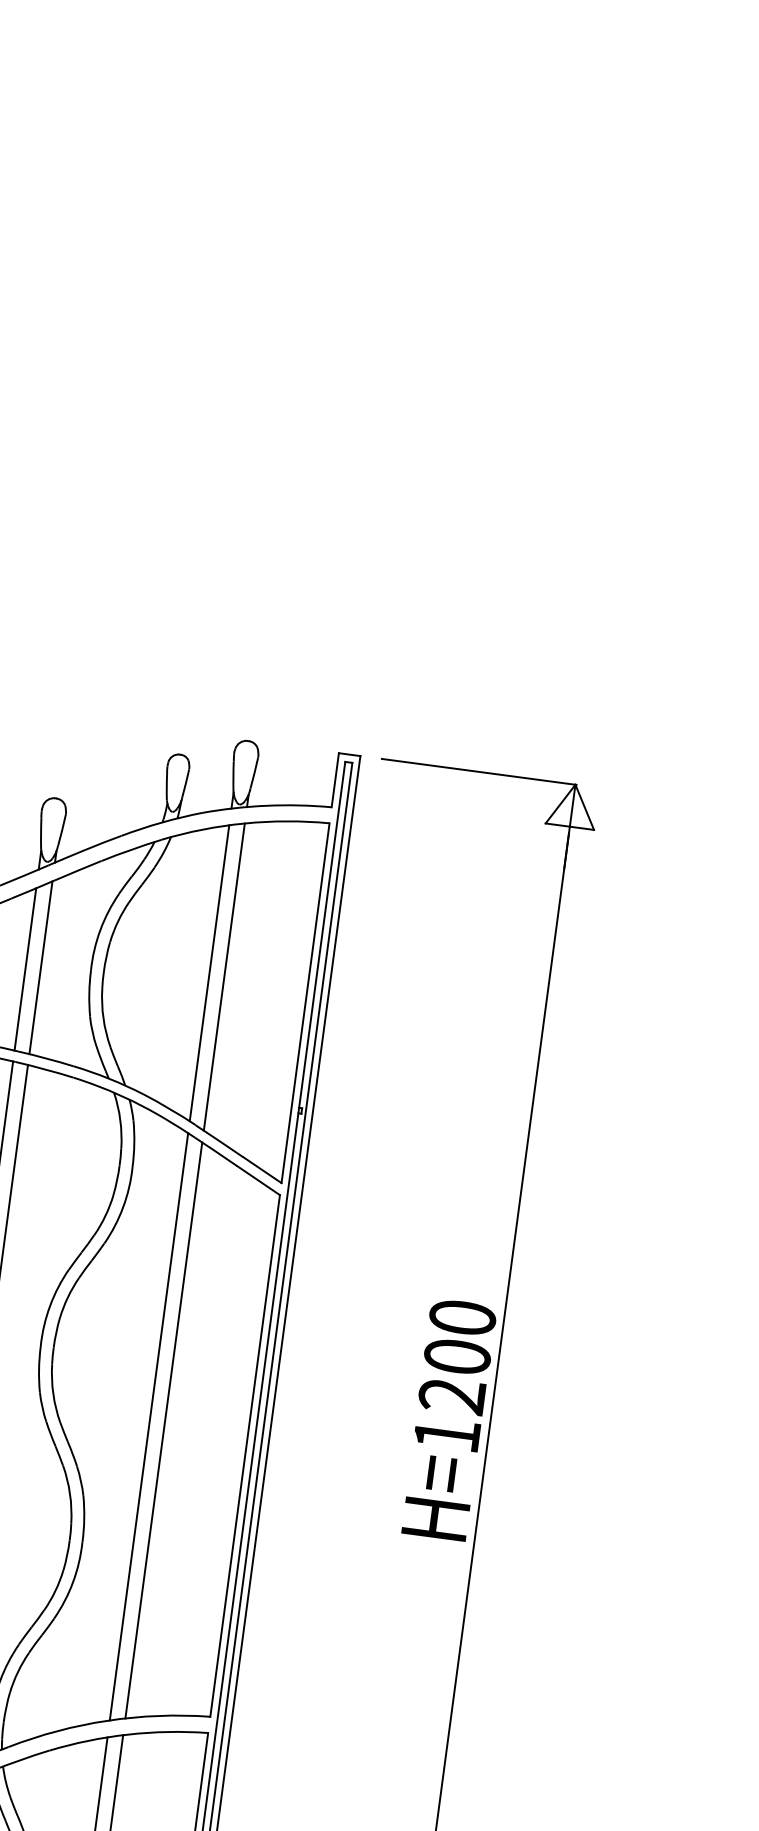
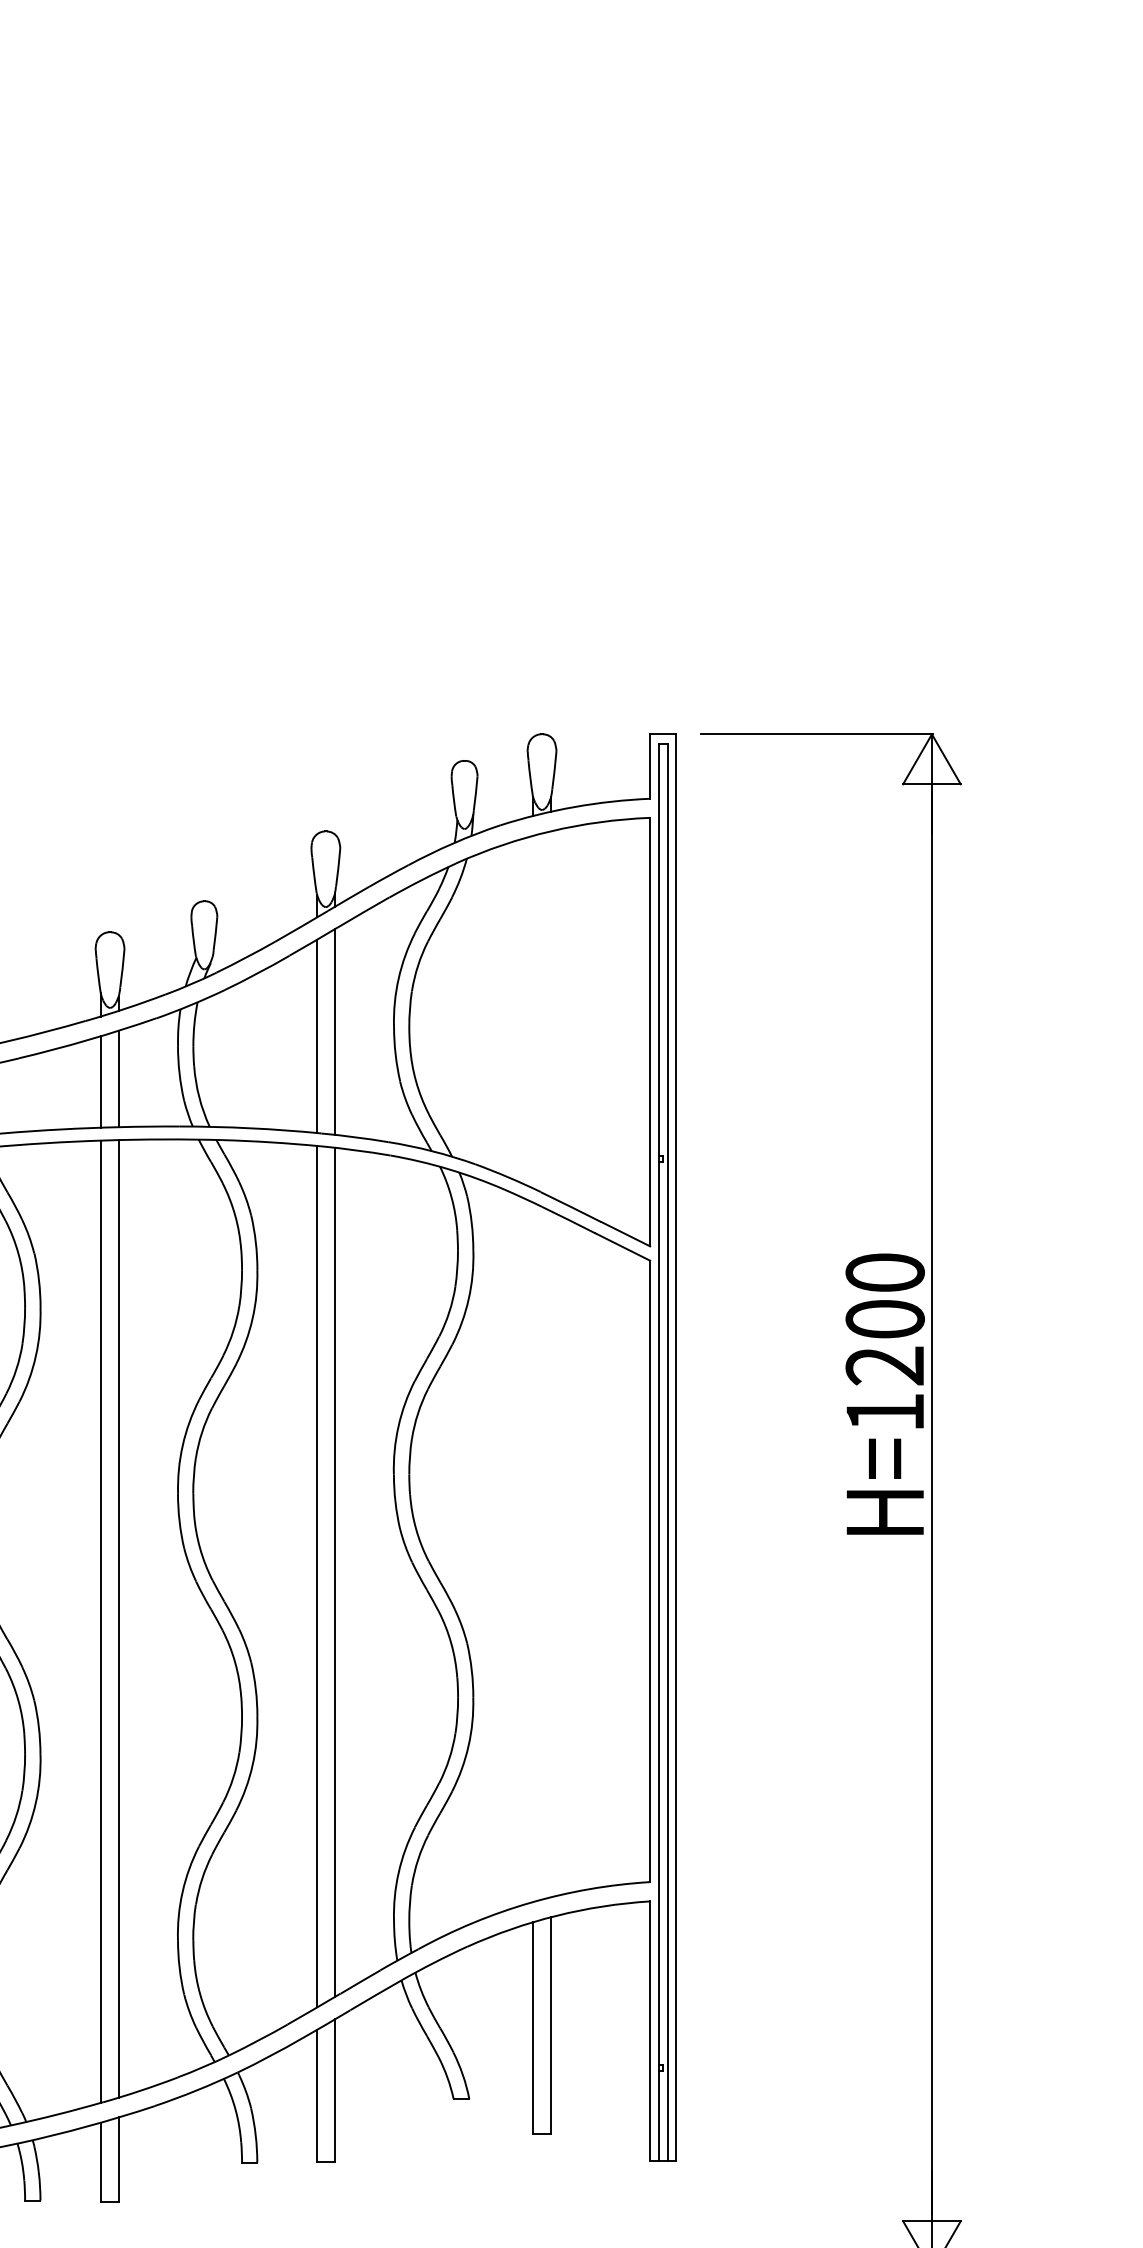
line: (209, 972) -> (533, 1011), removed
line: (224, 977) -> (551, 1014), removed
text: (448, 1419) -> (884, 1393), moved
line: (149, 1427) -> (533, 1552), removed
line: (164, 1430) -> (551, 1554), removed

